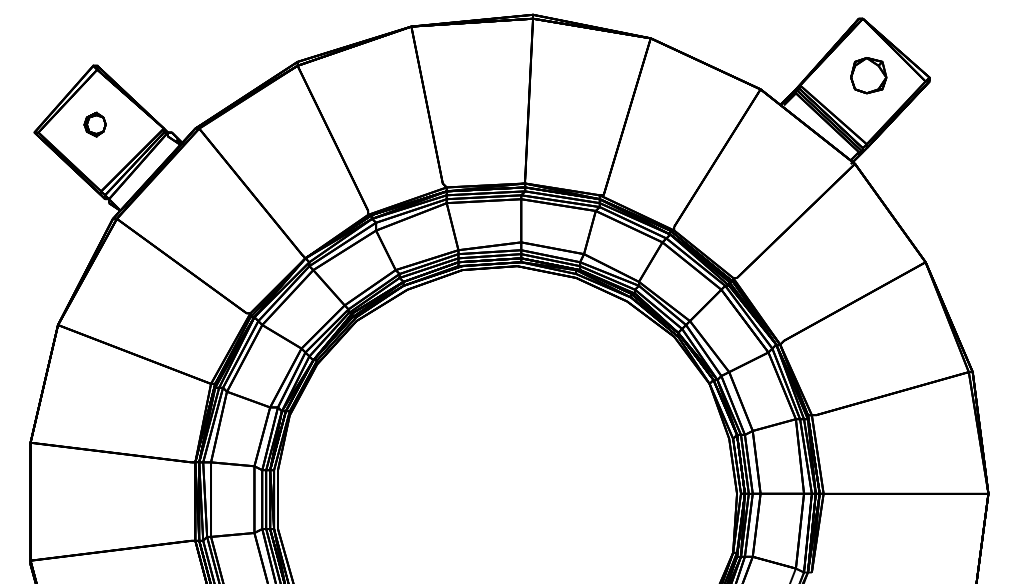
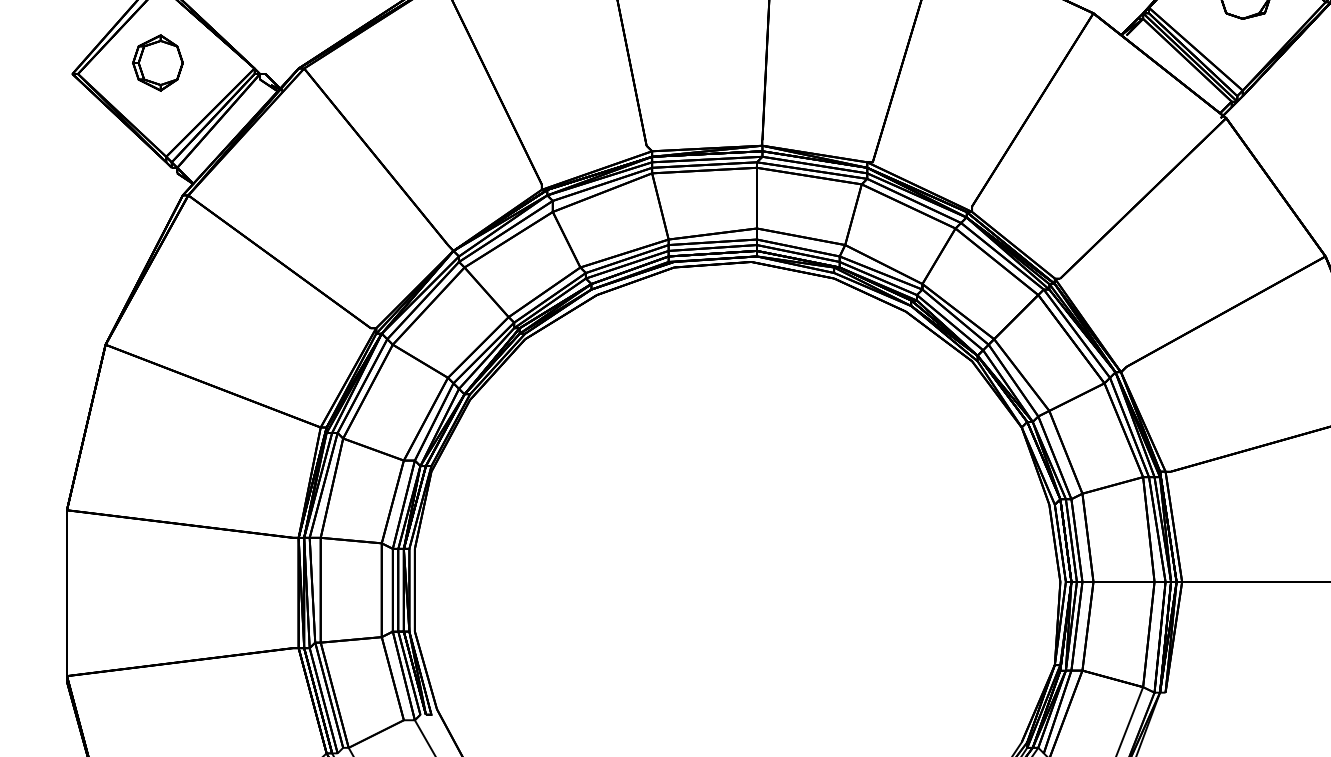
part: (94, 124) -> (156, 62), size x1.67

